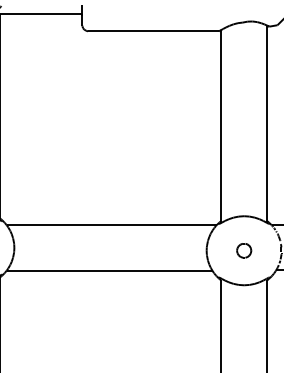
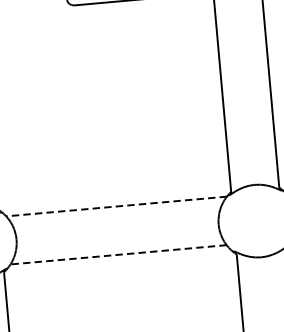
line: (111, 225) -> (116, 207), solid -> dashed
part: (244, 250) -> (258, 220), removed
line: (109, 270) -> (118, 254), solid -> dashed

